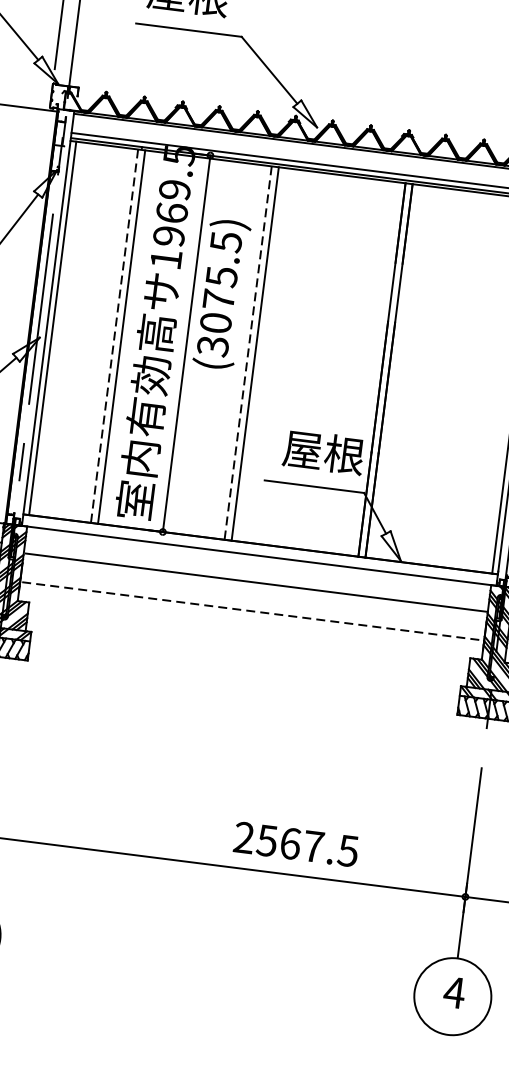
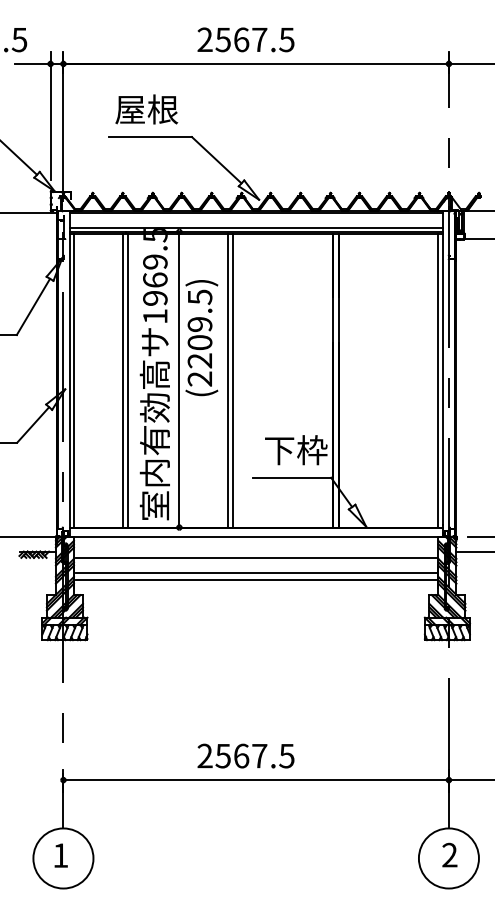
text: (216, 311) -> (199, 351), (3075.5) -> (2209.5)
line: (114, 335) -> (122, 380), dashed -> solid
line: (247, 352) -> (227, 380), dashed -> solid
text: (323, 452) -> (295, 450), 屋根 -> 下枠
line: (253, 601) -> (256, 572), added
line: (253, 611) -> (257, 580), dashed -> solid
text: (295, 843) -> (245, 755), moved
text: (454, 991) -> (449, 854), 4 -> 2

